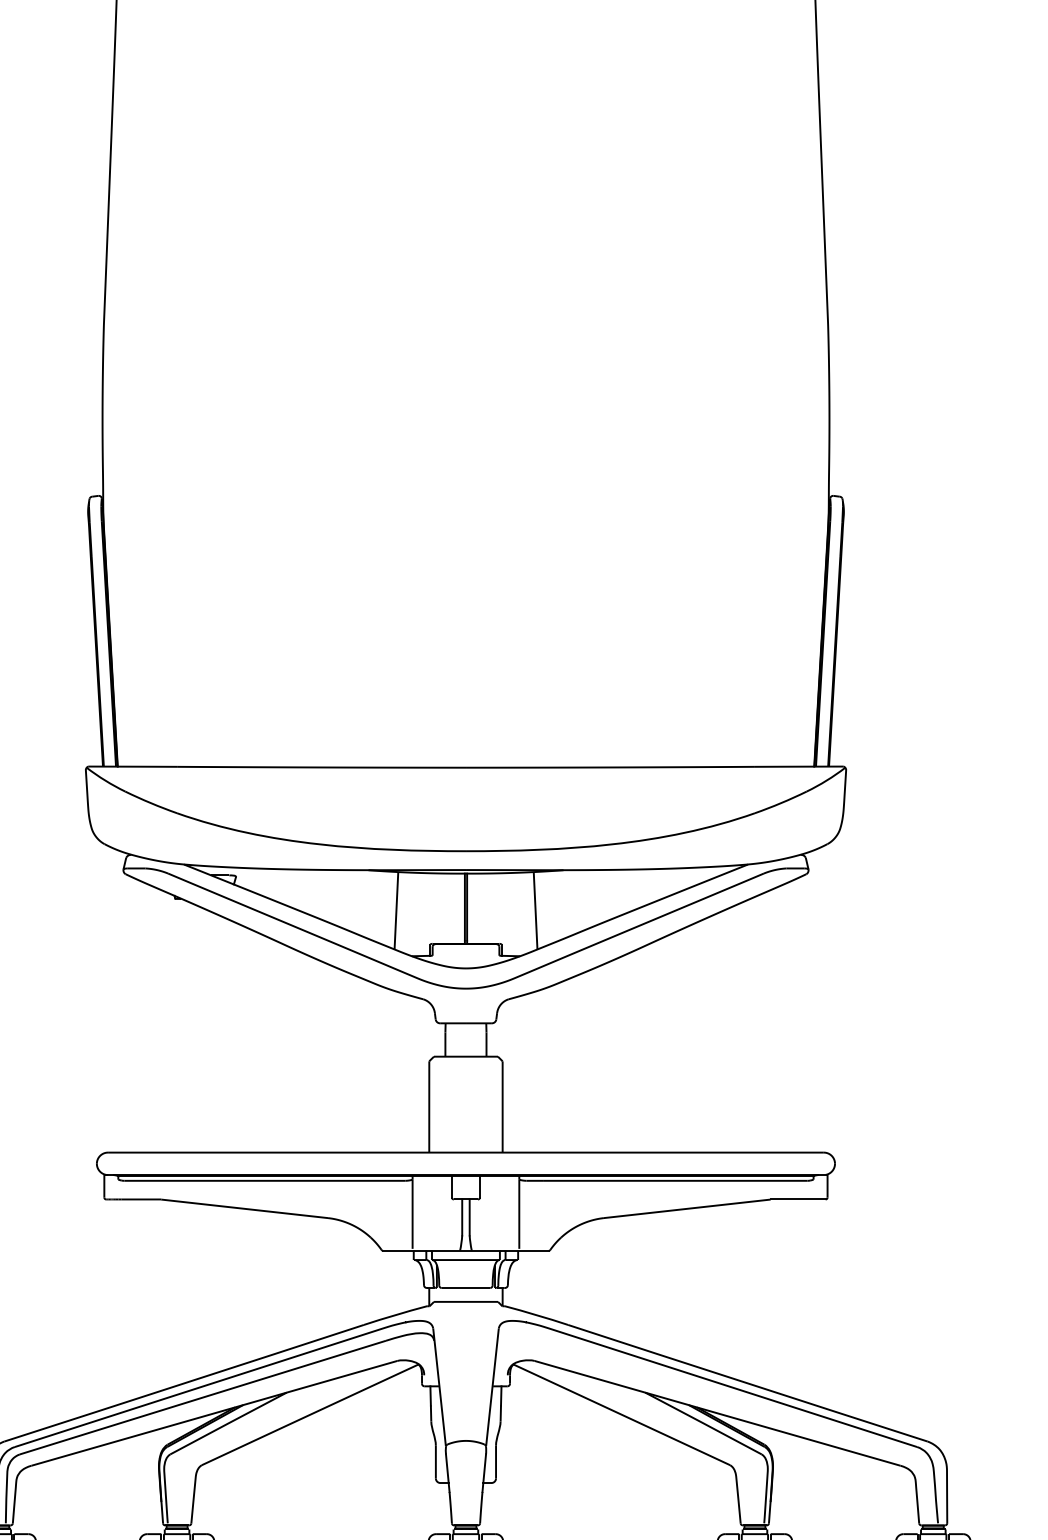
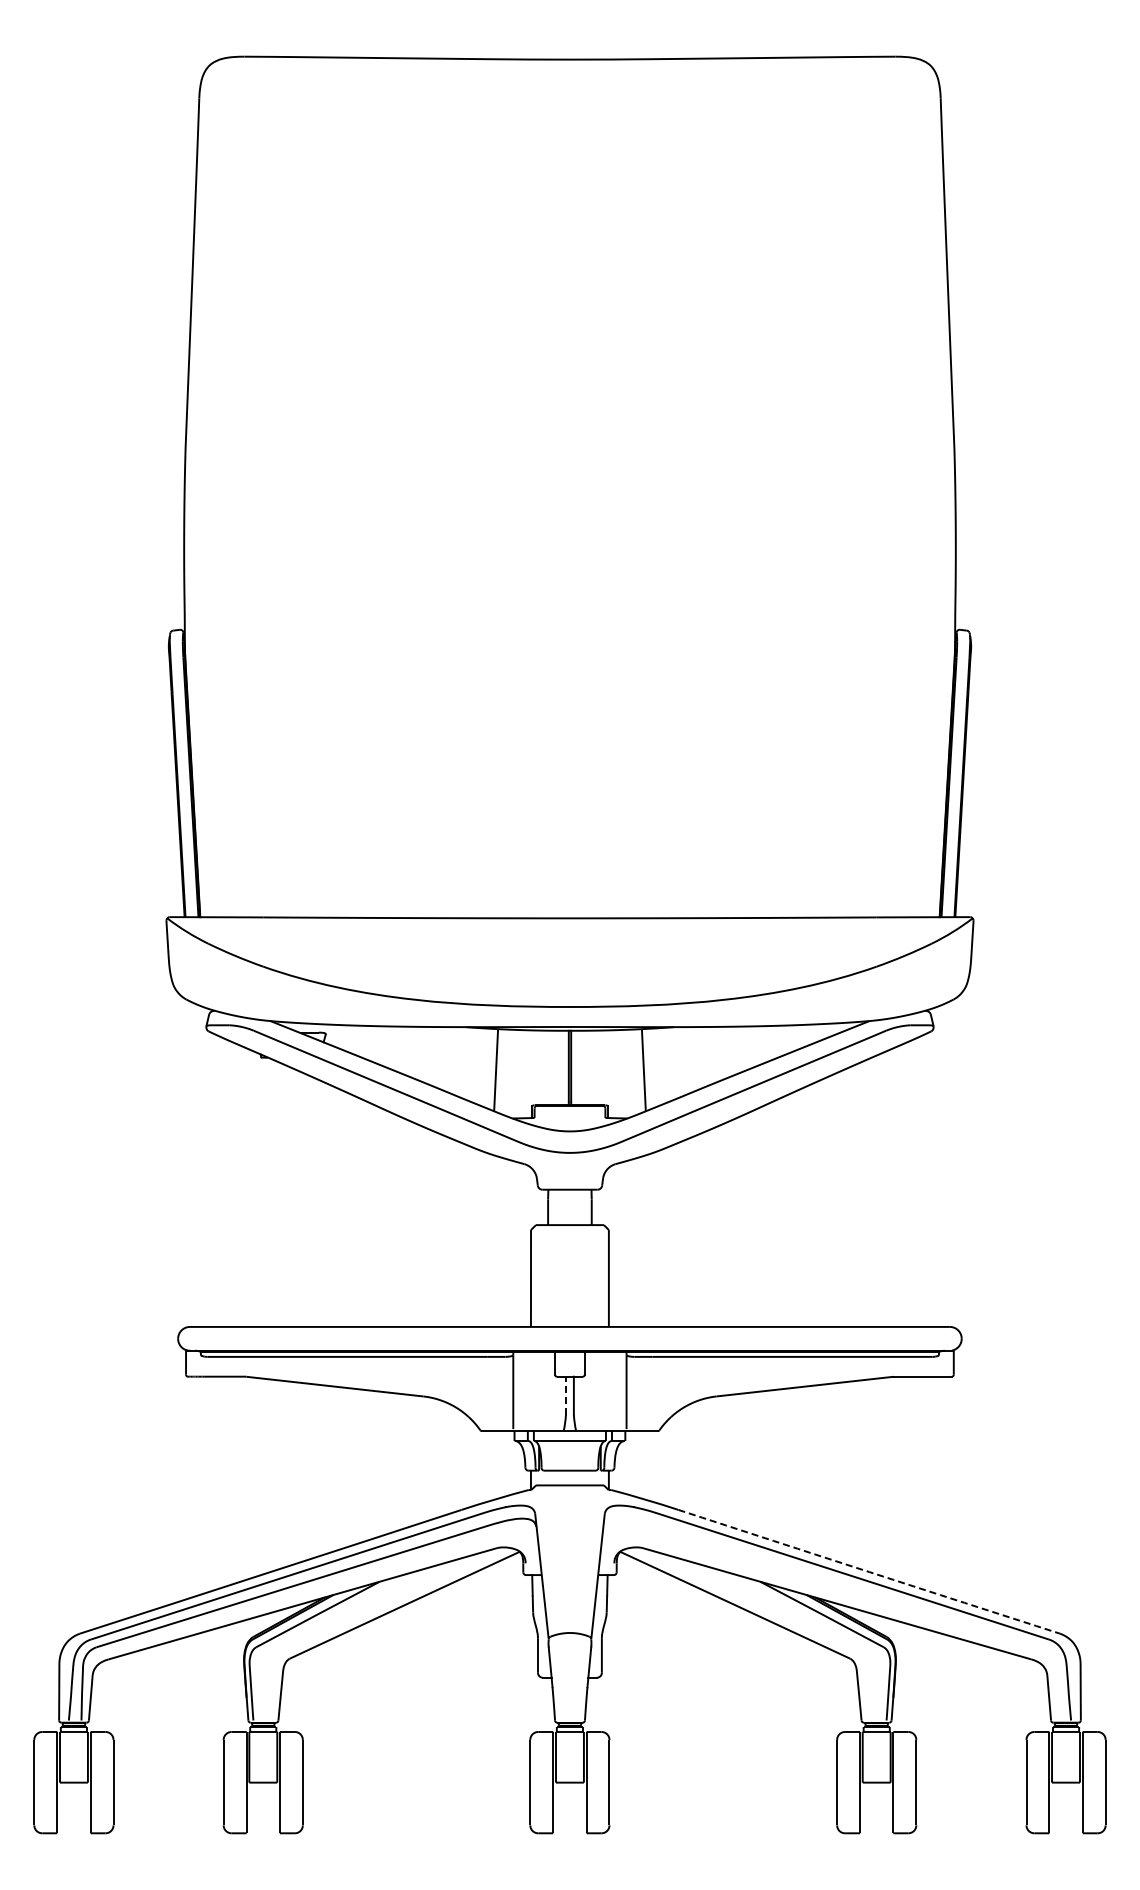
line: (461, 1217) -> (565, 1395), solid -> dashed
arc: (748, 1383) -> (869, 1572), solid -> dashed

